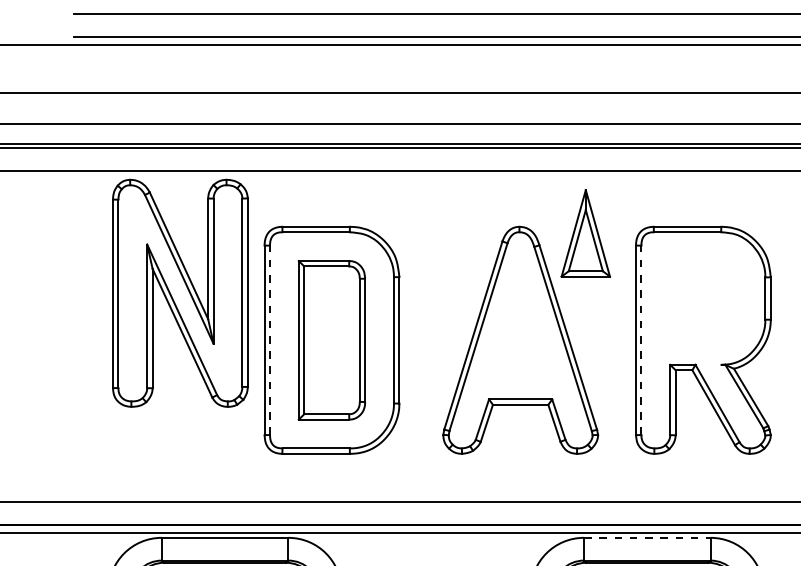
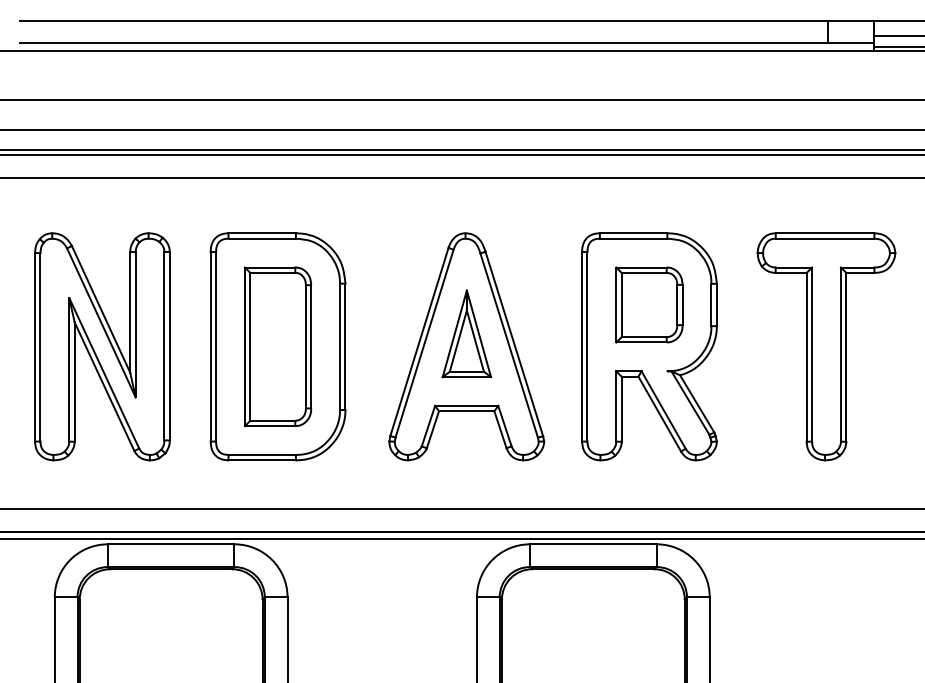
part: (585, 233) -> (466, 333), moved
part: (180, 293) -> (102, 346), moved
part: (703, 298) -> (649, 304), added
line: (270, 340) -> (216, 346), dashed -> solid
line: (641, 340) -> (587, 346), dashed -> solid
line: (647, 538) -> (593, 544), dashed -> solid

